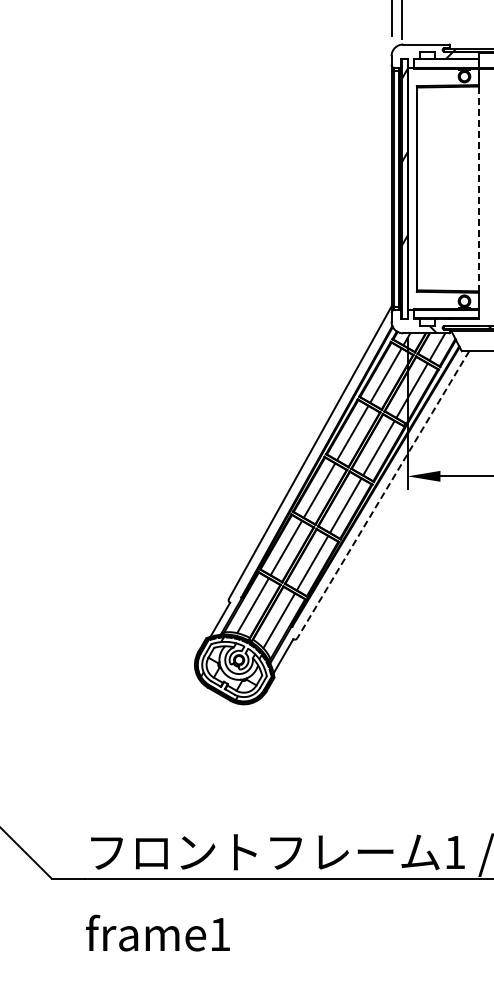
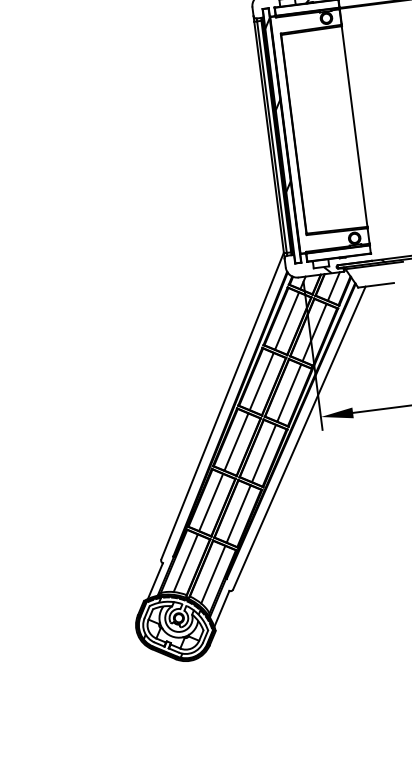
line: (478, 189) -> (354, 127), dashed -> solid
line: (383, 495) -> (299, 438), dashed -> solid

